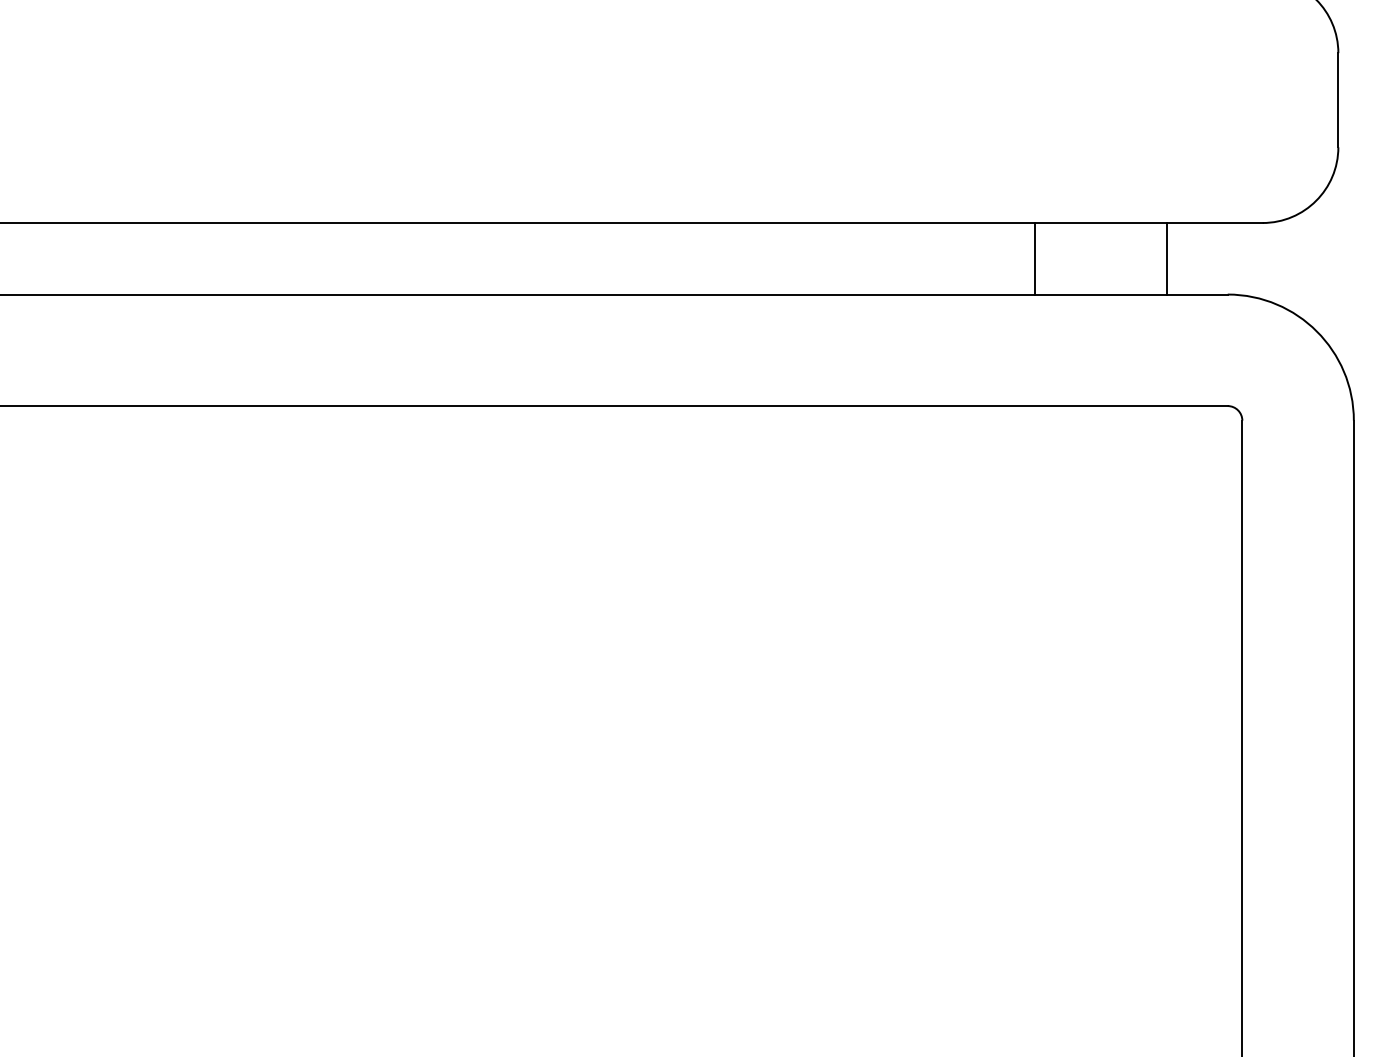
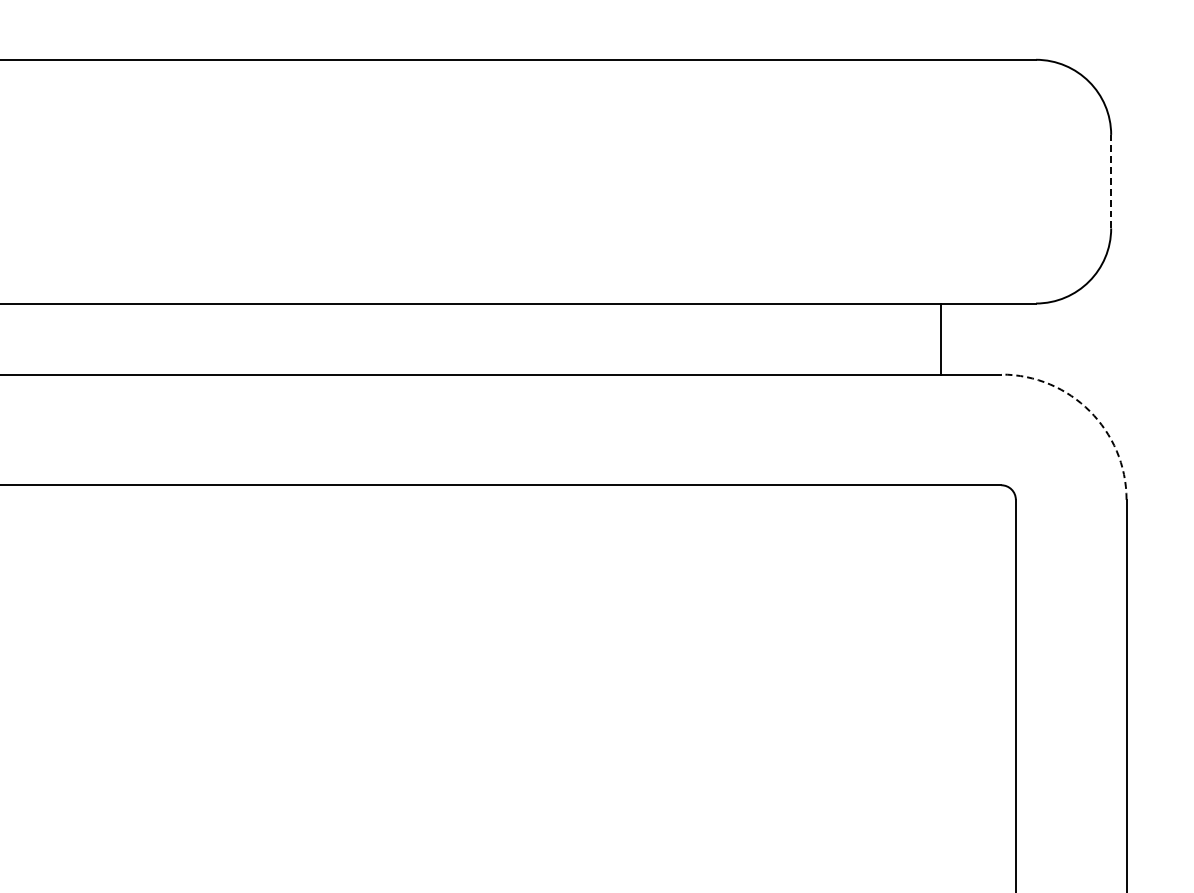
line: (1338, 99) -> (1111, 180), solid -> dashed
line: (1035, 258) -> (810, 338), removed
arc: (1316, 331) -> (1089, 411), solid -> dashed

